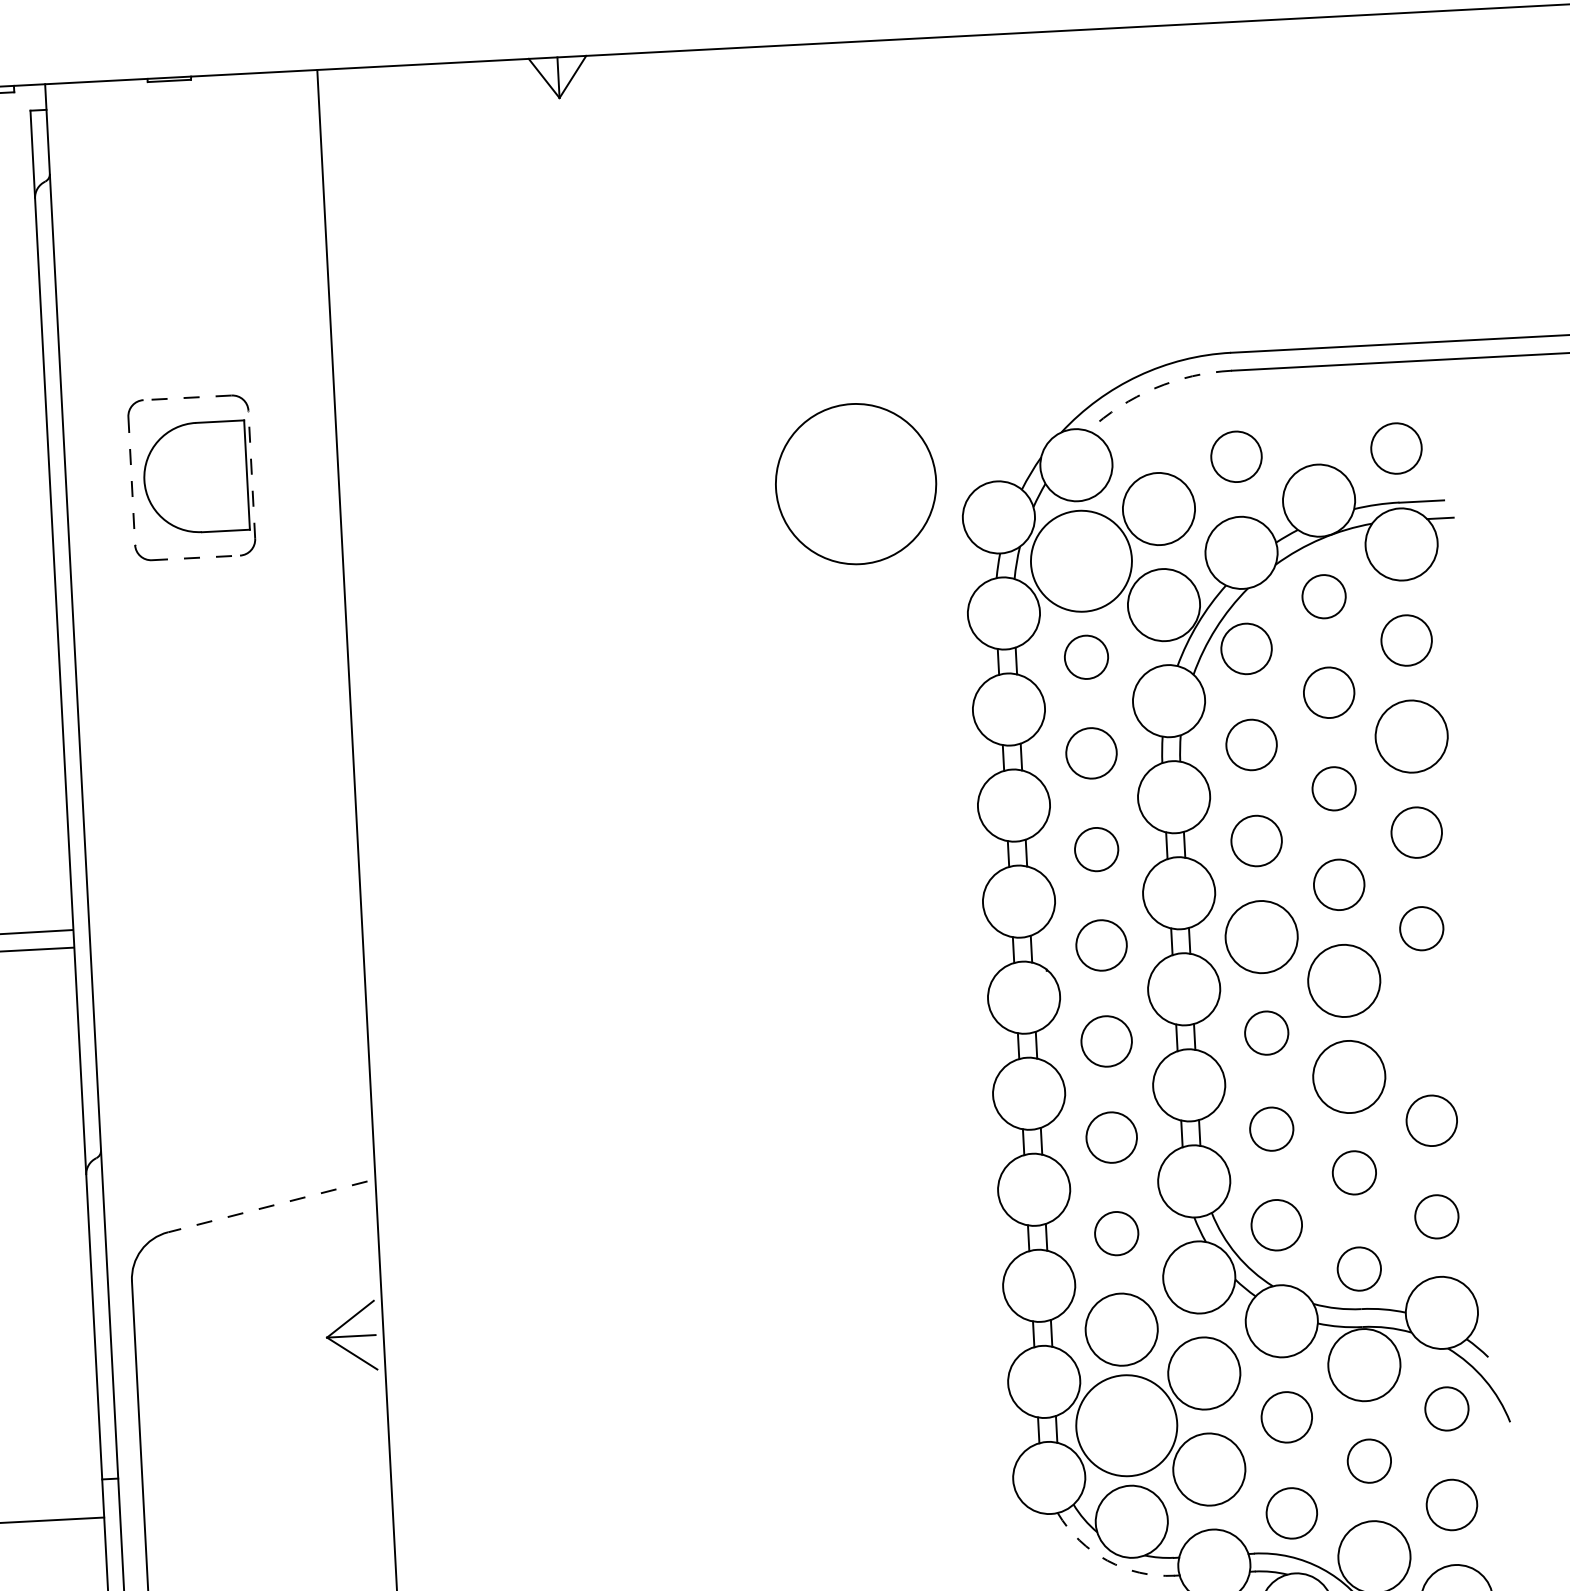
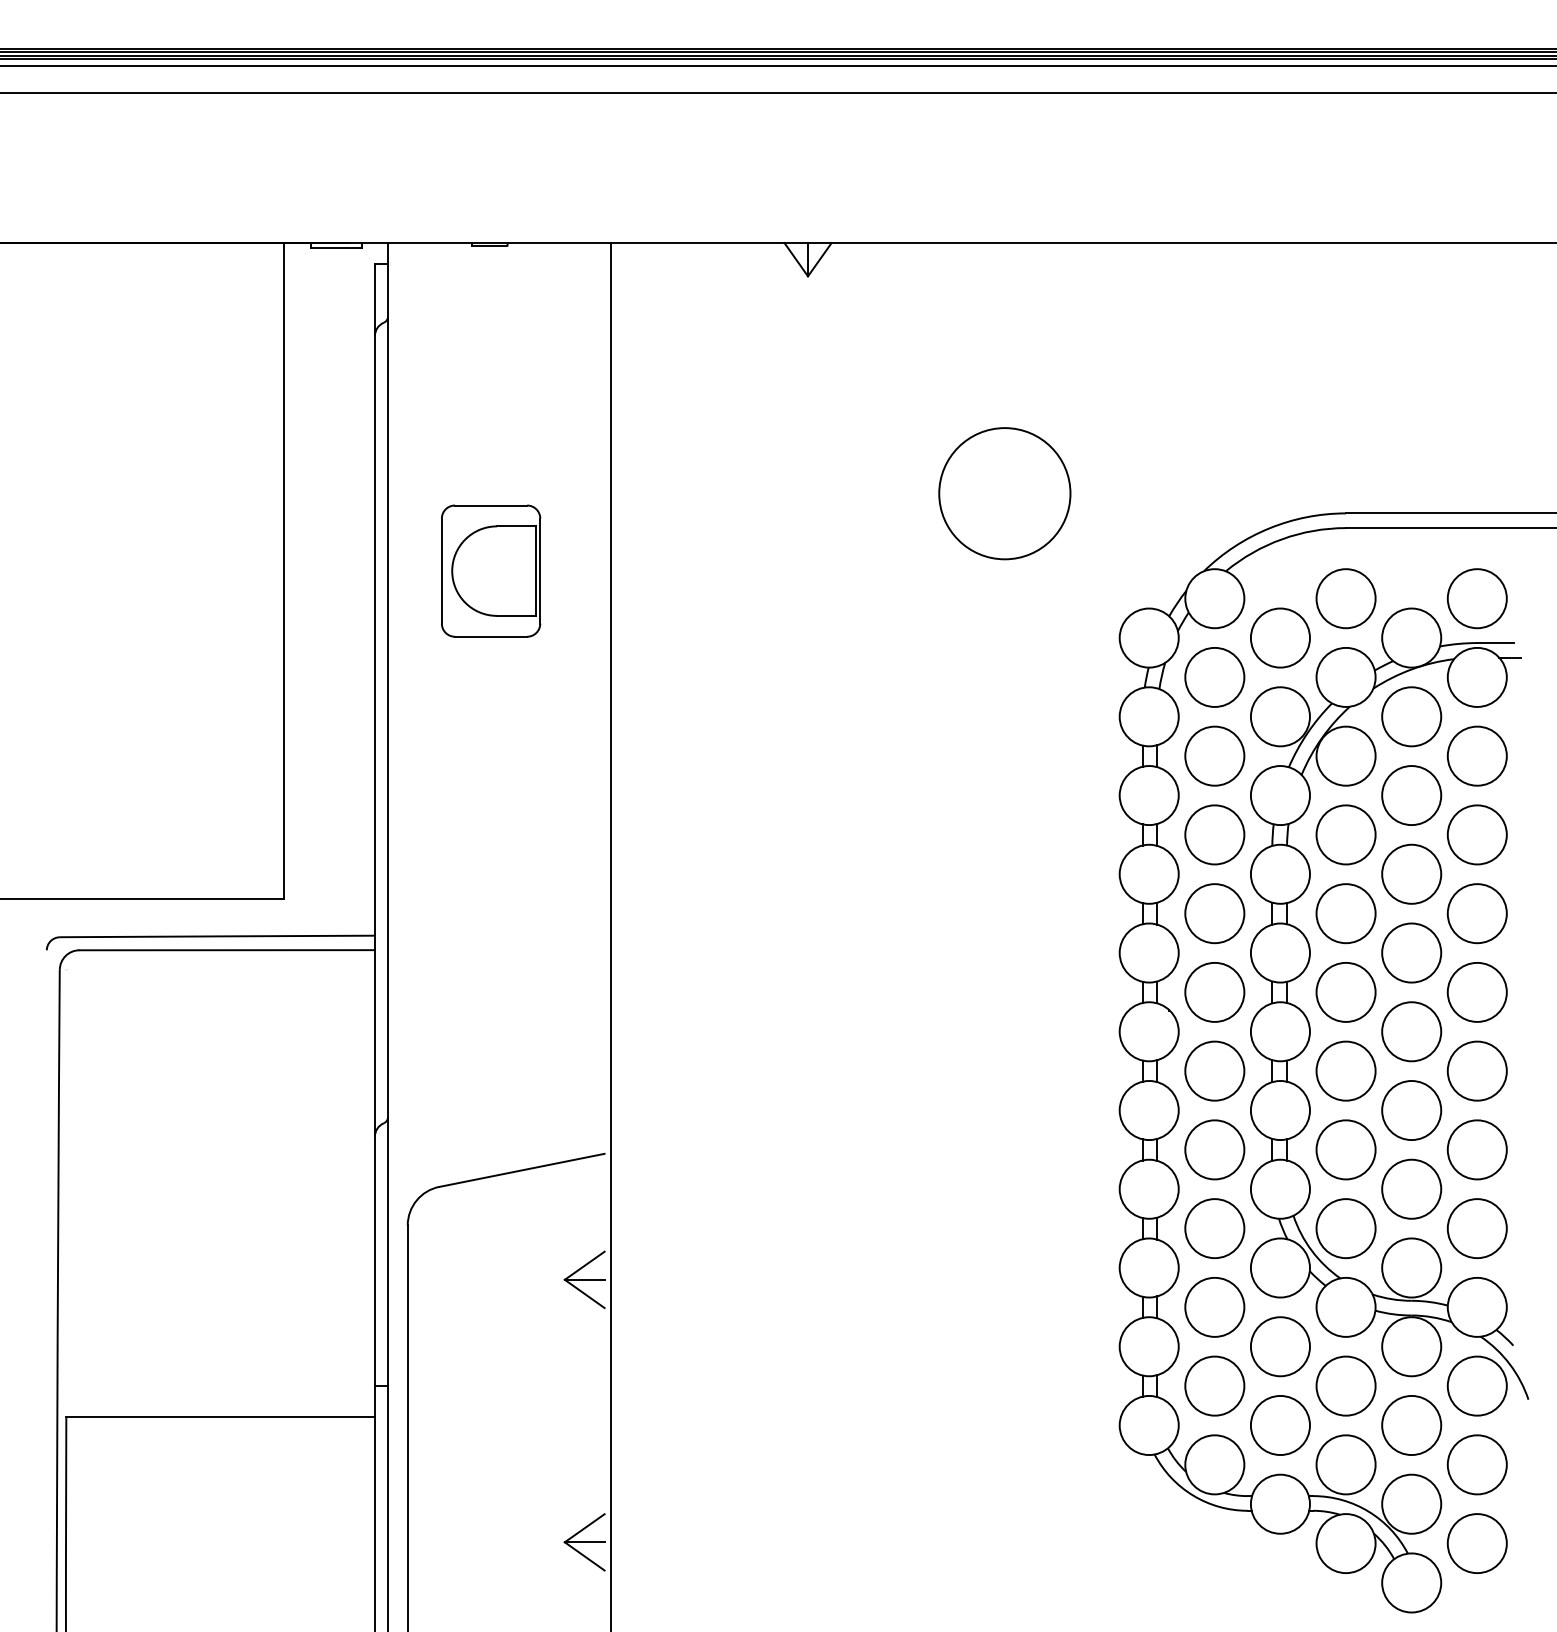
arc: (1155, 388) -> (1282, 539), dashed -> solid
line: (186, 397) -> (490, 505), dashed -> solid
circle: (1395, 448) -> (1476, 598), size x1.43
circle: (1235, 456) -> (1345, 598), size x1.43
line: (252, 473) -> (540, 570), dashed -> solid
line: (131, 481) -> (441, 571), dashed -> solid
circle: (855, 483) -> (1004, 493), moved
line: (196, 557) -> (491, 636), dashed -> solid
circle: (1080, 560) -> (1214, 676), size x0.71
circle: (1323, 596) -> (1411, 716), size x1.67
circle: (1405, 639) -> (1476, 755), size x1.43
circle: (1245, 648) -> (1345, 755), size x1.43
circle: (1086, 656) -> (1214, 755), size x1.67
circle: (1328, 692) -> (1411, 795), size x1.43
circle: (1250, 744) -> (1345, 834), size x1.43
circle: (1091, 752) -> (1214, 834), size x1.43
circle: (1333, 787) -> (1411, 873), size x1.67
circle: (1415, 832) -> (1476, 913), size x1.43
circle: (1255, 840) -> (1345, 913), size x1.43
circle: (1096, 849) -> (1214, 913), size x1.67
circle: (1338, 884) -> (1411, 952), size x1.43
circle: (1420, 927) -> (1476, 991), size x1.67
circle: (1101, 944) -> (1214, 991), size x1.43
circle: (1425, 1024) -> (1476, 1070), added
circle: (1265, 1032) -> (1345, 1070), size x1.67
circle: (1106, 1040) -> (1214, 1070), size x1.43
circle: (1430, 1120) -> (1476, 1149), size x1.43
circle: (1271, 1128) -> (1345, 1149), size x1.67
circle: (1111, 1137) -> (1214, 1149), size x1.43
circle: (1354, 1172) -> (1411, 1188), size x1.67
line: (267, 1207) -> (521, 1170), dashed -> solid
circle: (1435, 1216) -> (1476, 1228), size x1.67
circle: (1276, 1225) -> (1345, 1228), size x1.43
circle: (1116, 1233) -> (1214, 1228), size x1.67
circle: (1359, 1268) -> (1411, 1267), size x1.67
circle: (1445, 1408) -> (1476, 1385), size x1.67
circle: (1286, 1416) -> (1345, 1385), size x1.43
circle: (1126, 1425) -> (1214, 1385), size x0.71
circle: (1369, 1461) -> (1411, 1425), size x1.67
circle: (1450, 1504) -> (1476, 1464), size x1.43
circle: (1291, 1512) -> (1345, 1464), size x1.43
arc: (1107, 1560) -> (1193, 1495), dashed -> solid

